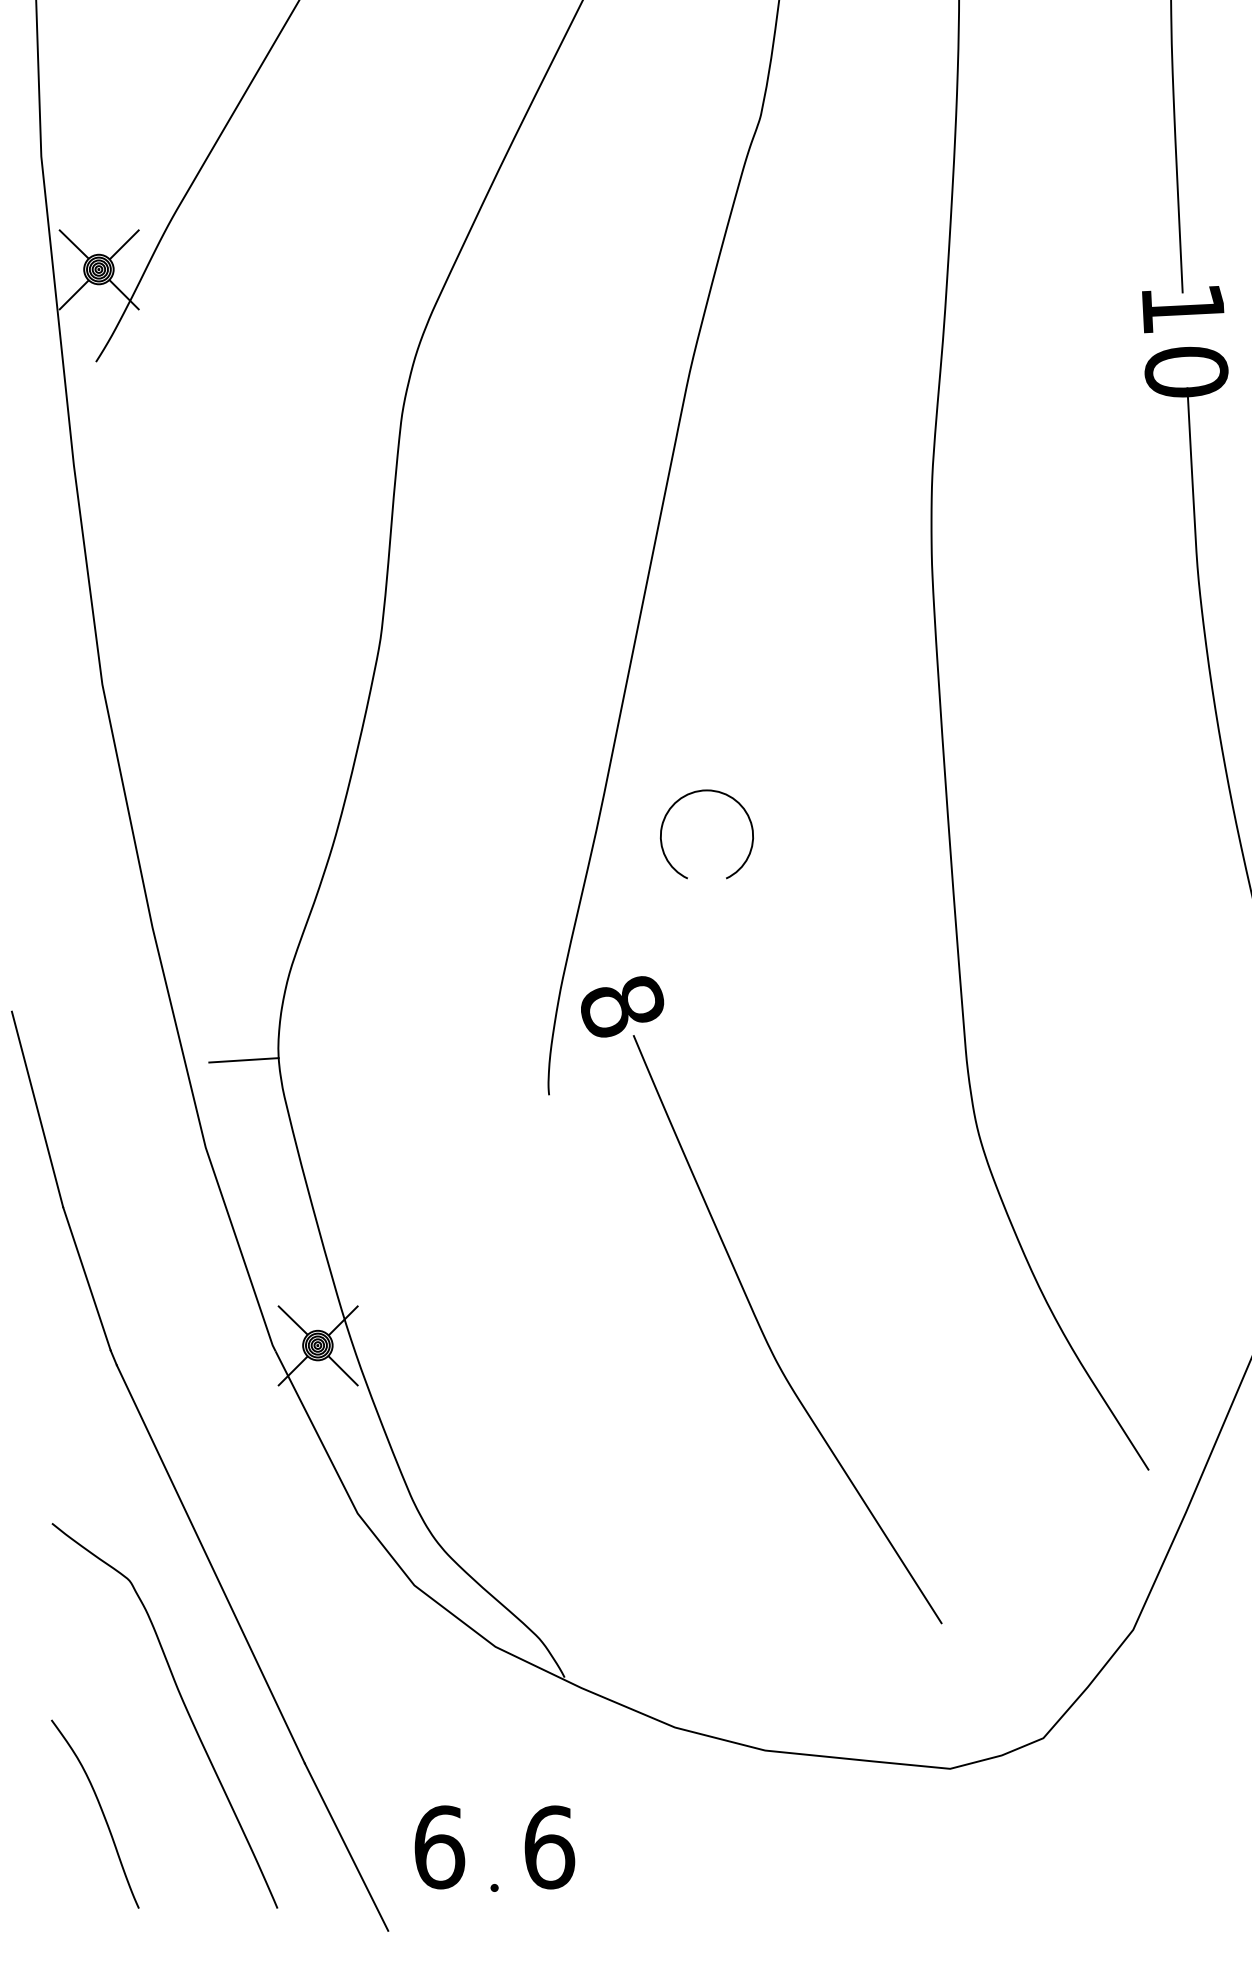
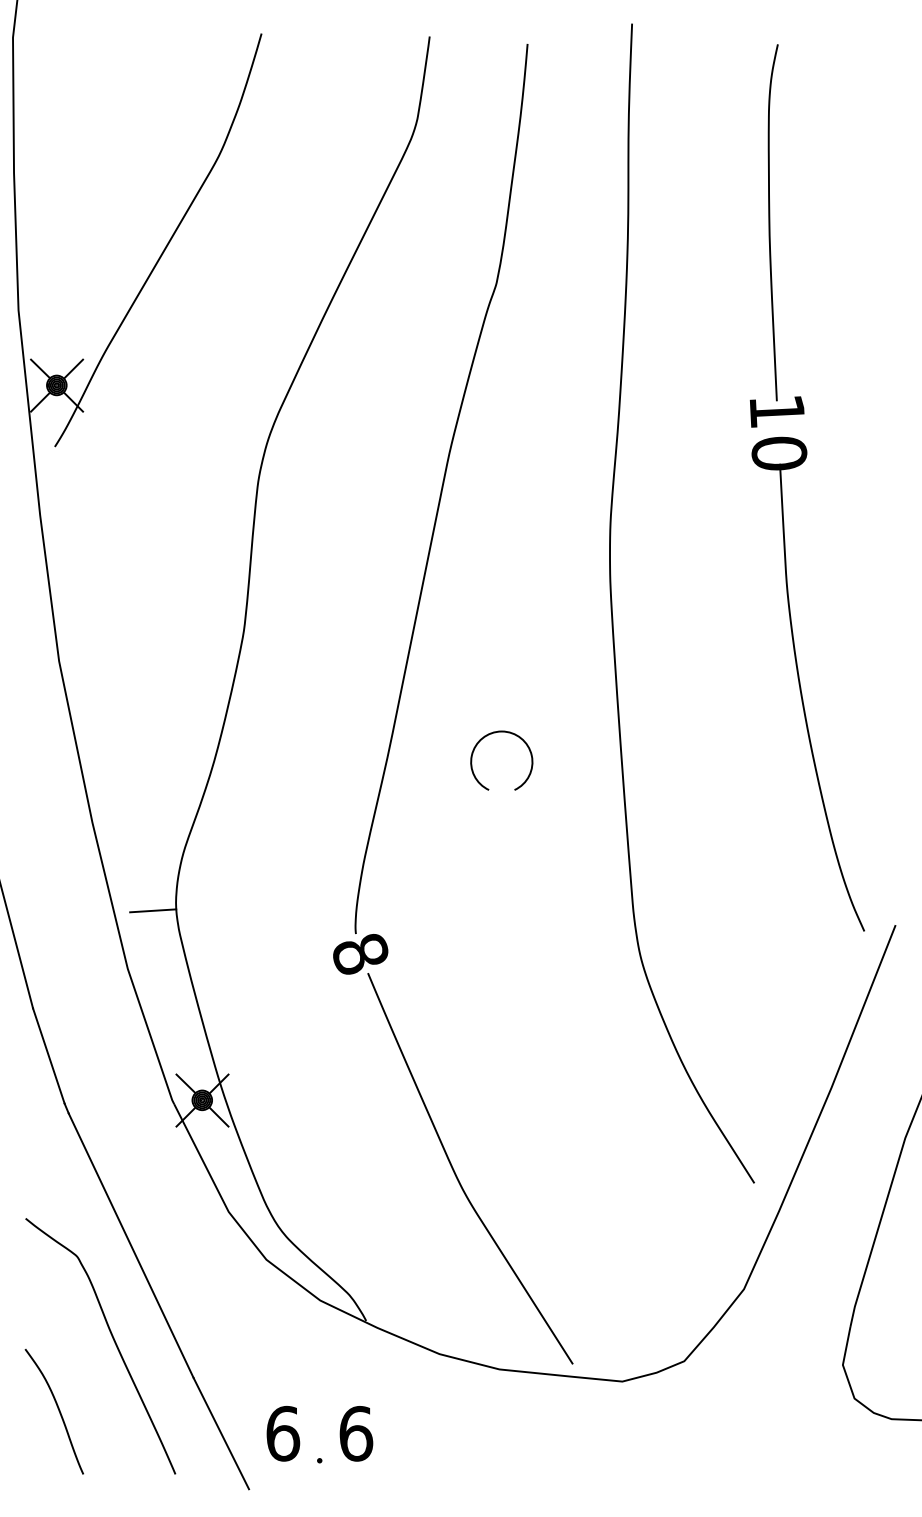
part: (697, 793) -> (495, 733), moved
part: (751, 1303) -> (446, 1151), moved

